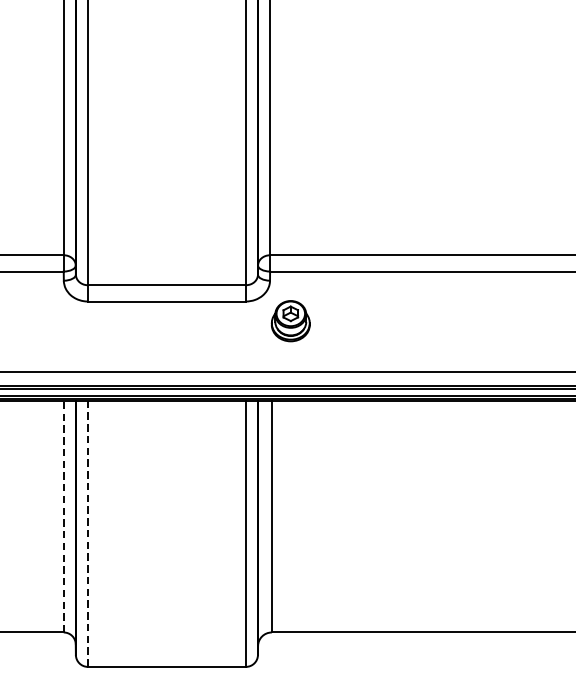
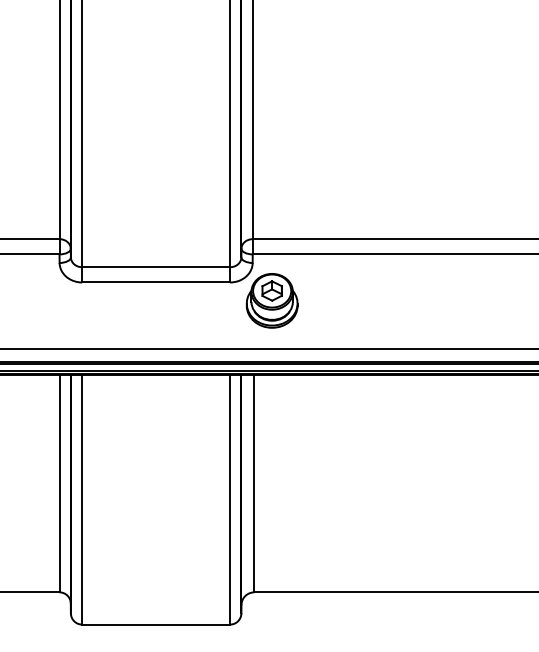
part: (290, 320) -> (271, 300), size x1.43
line: (63, 516) -> (59, 483), dashed -> solid
line: (88, 533) -> (82, 499), dashed -> solid

